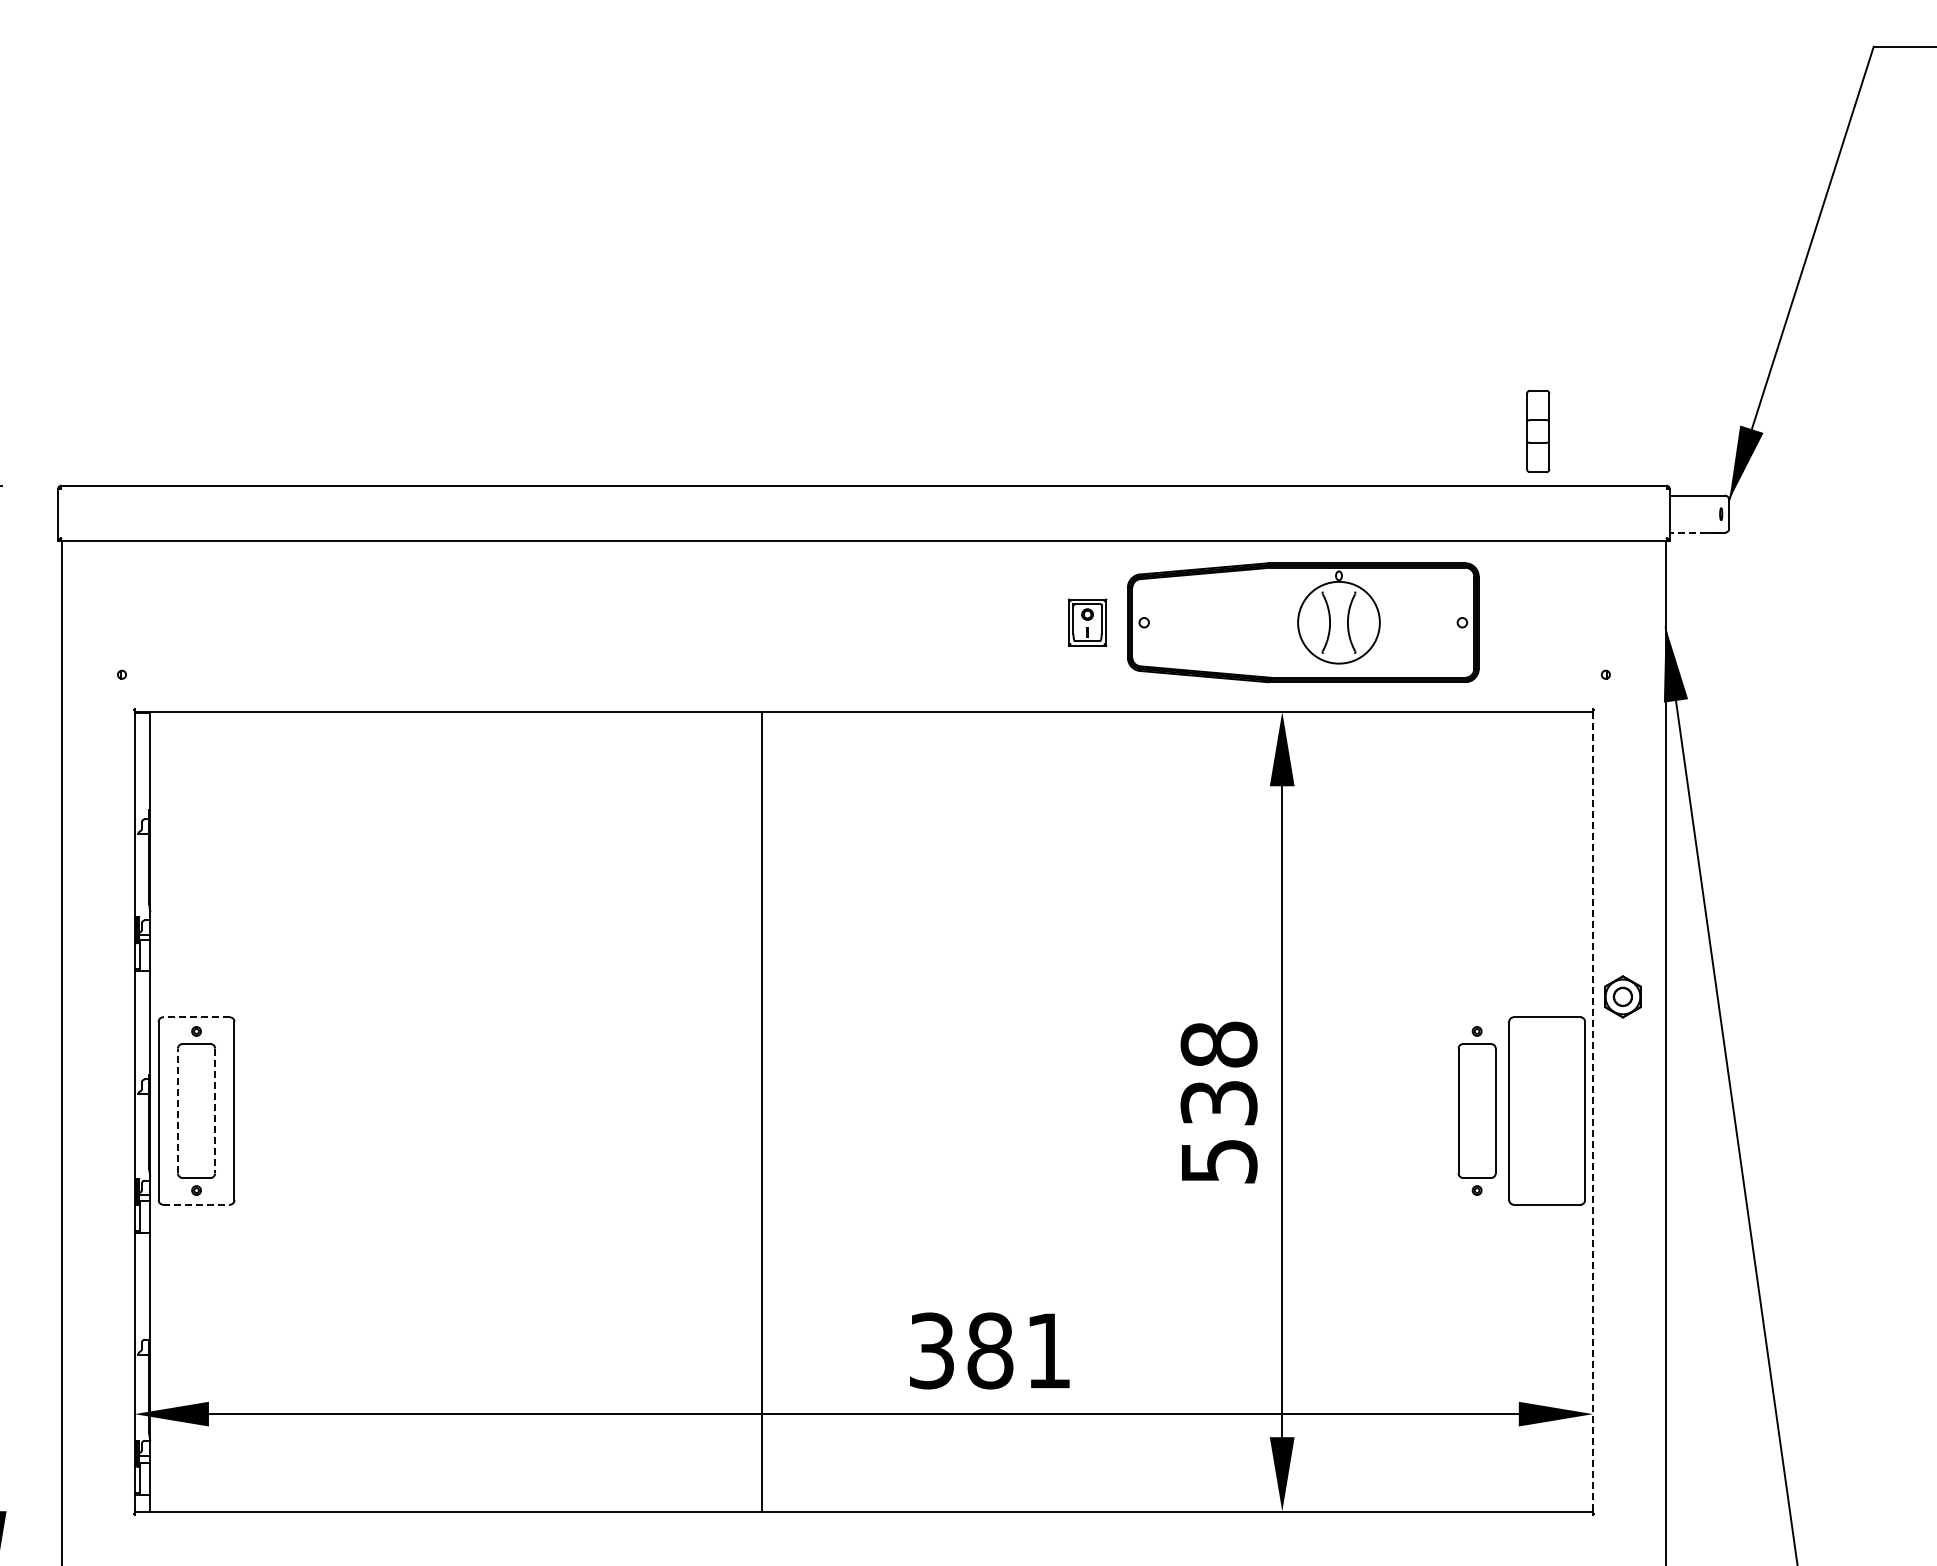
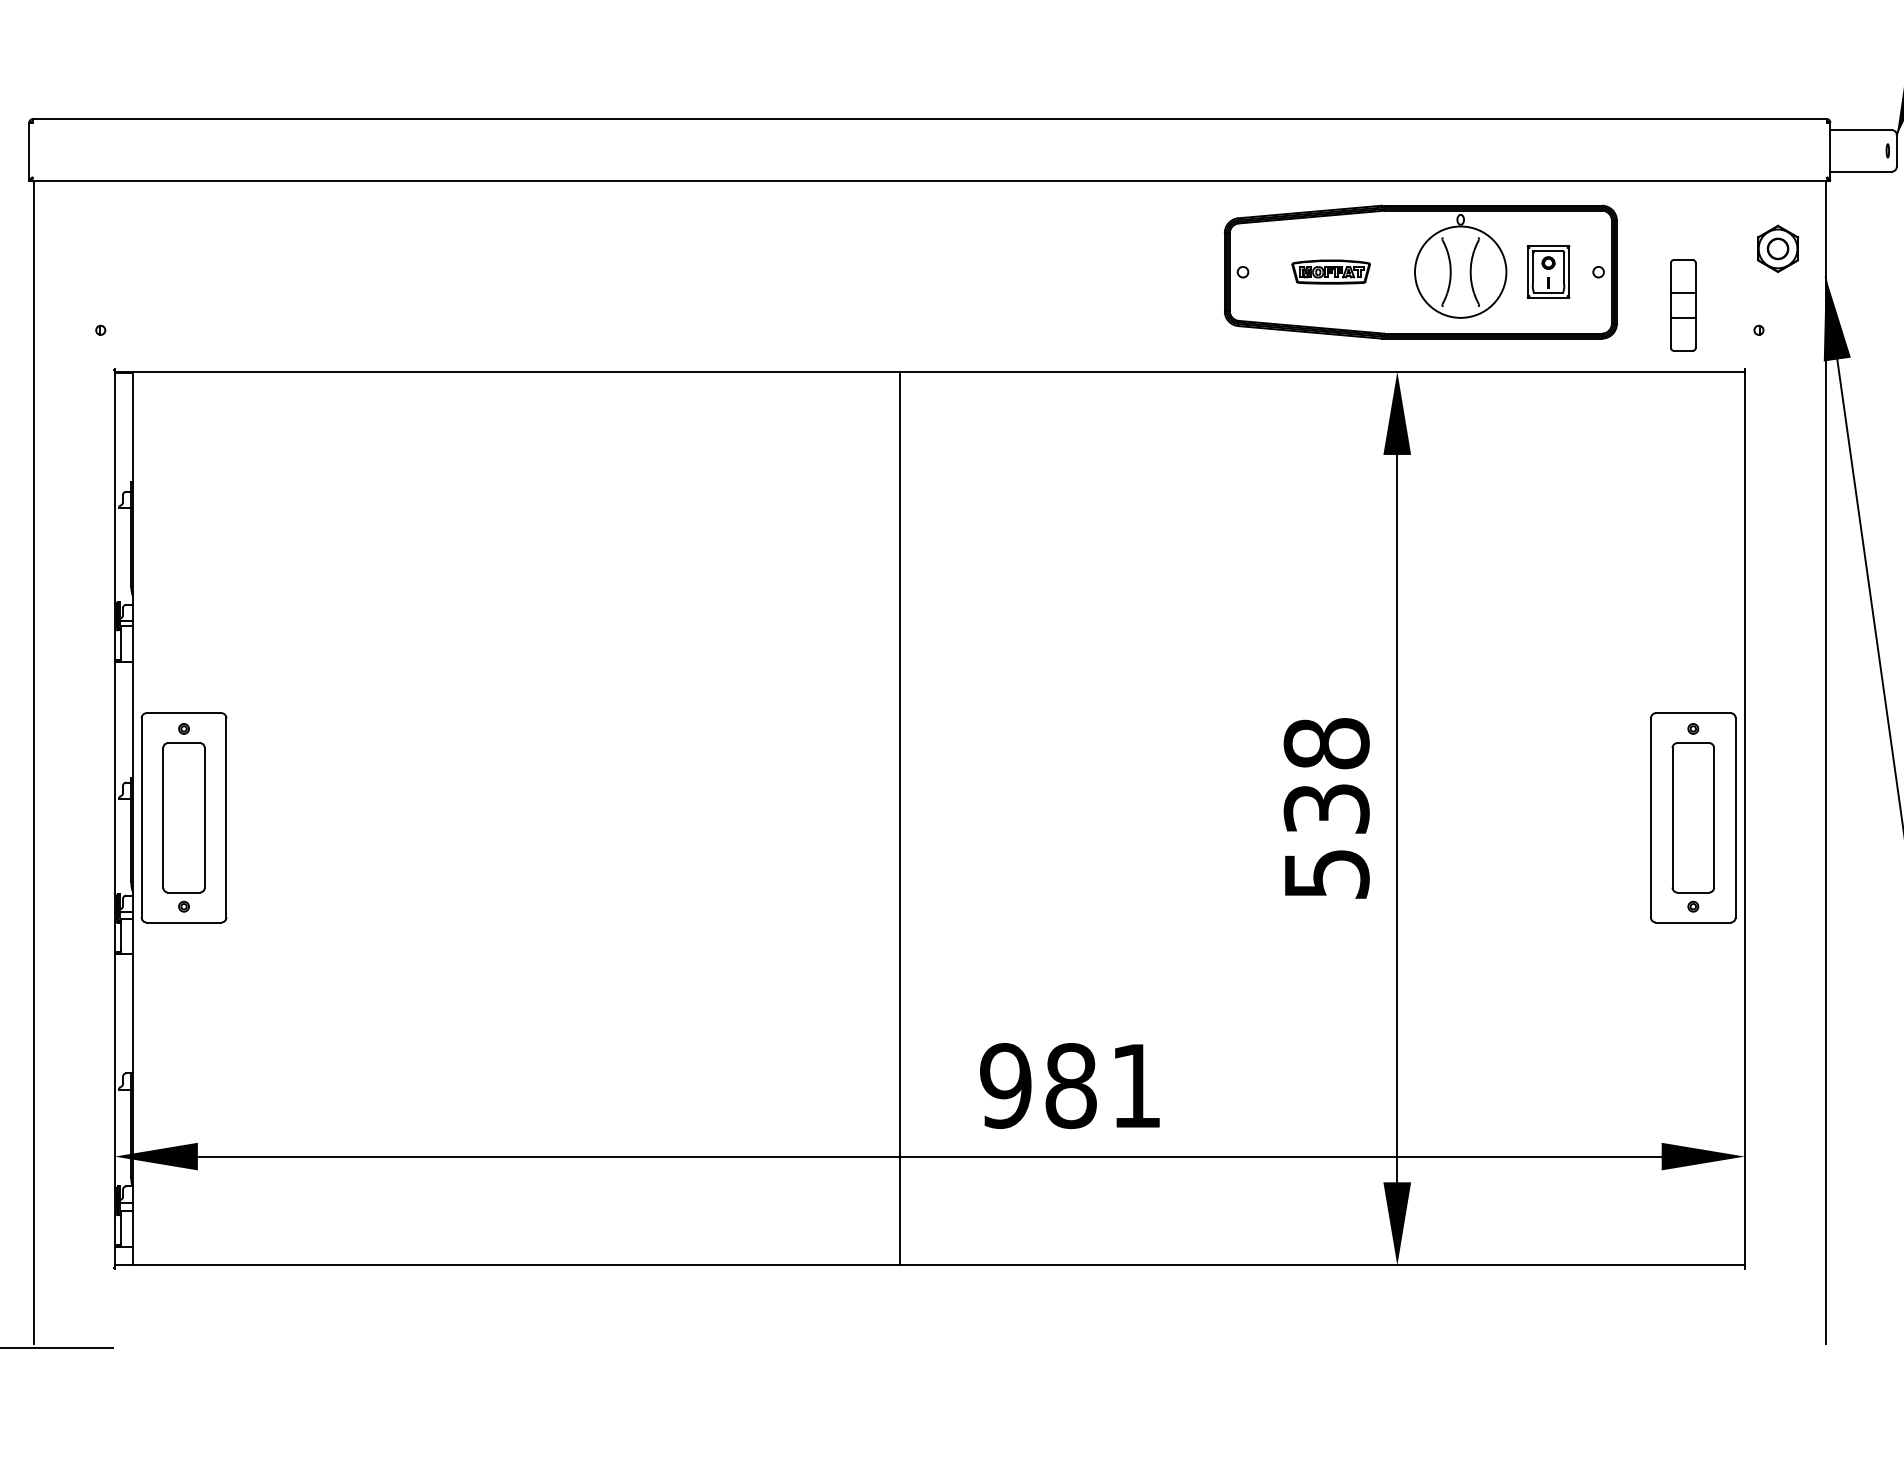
part: (1538, 431) -> (1683, 305), moved
line: (1687, 532) -> (1850, 171), dashed -> solid
part: (1087, 622) -> (1548, 271), moved
part: (1222, 622) -> (1330, 271), added
part: (1622, 996) -> (1777, 248), moved
line: (196, 1017) -> (183, 713), dashed -> solid
line: (177, 1110) -> (162, 817), dashed -> solid
part: (1476, 1110) -> (1692, 817), moved
line: (215, 1111) -> (205, 818), dashed -> solid
line: (762, 1111) -> (900, 818), moved
line: (1593, 1112) -> (1745, 819), dashed -> solid
line: (197, 1204) -> (185, 922), dashed -> solid
text: (931, 1350) -> (1005, 1085), 381 -> 981

